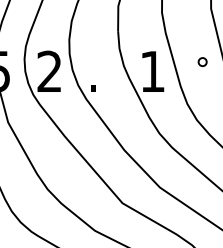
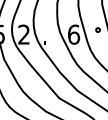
text: (153, 71) -> (74, 34), 1 -> 6

